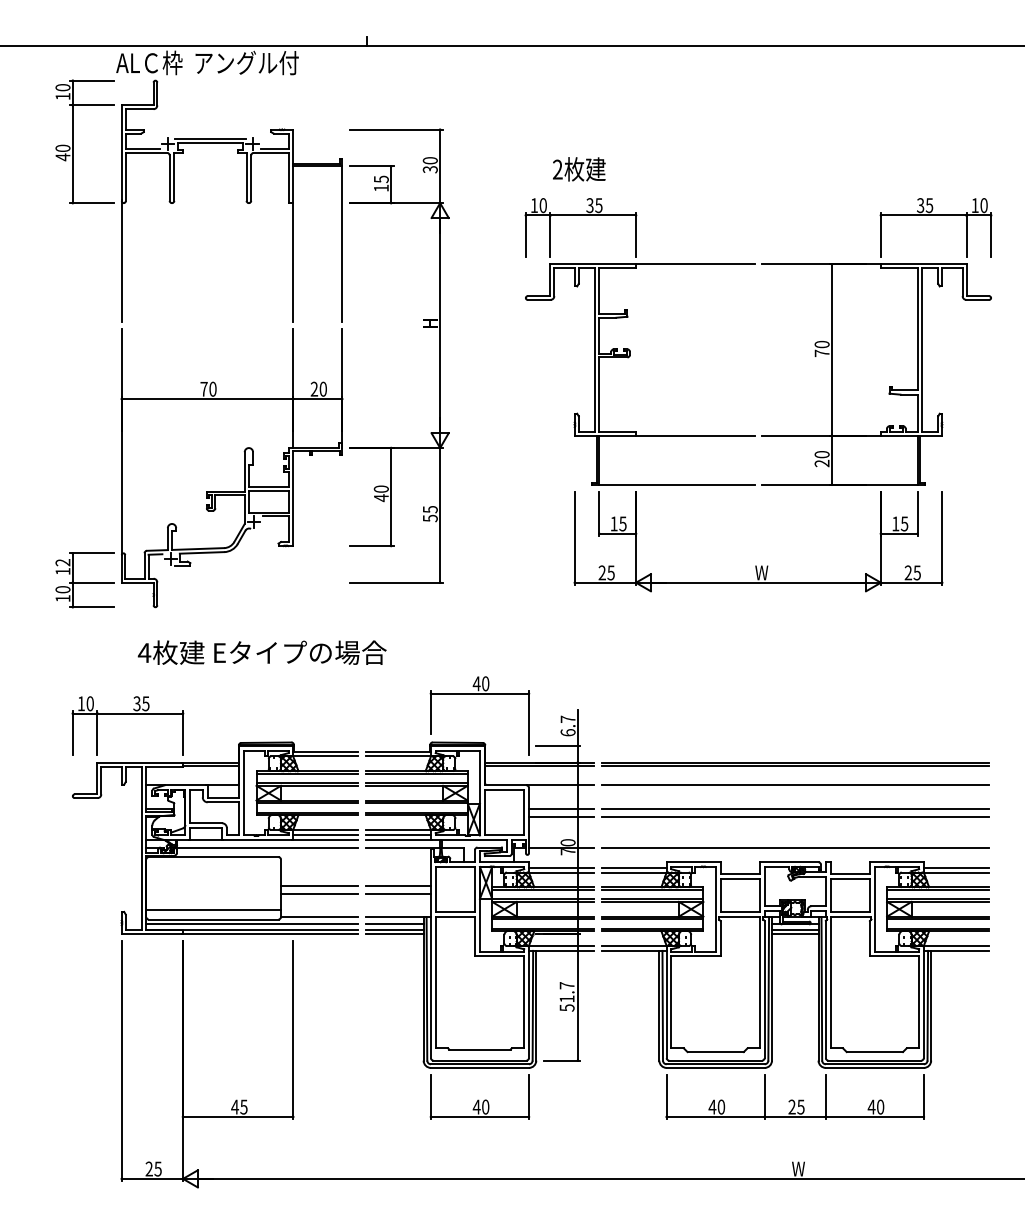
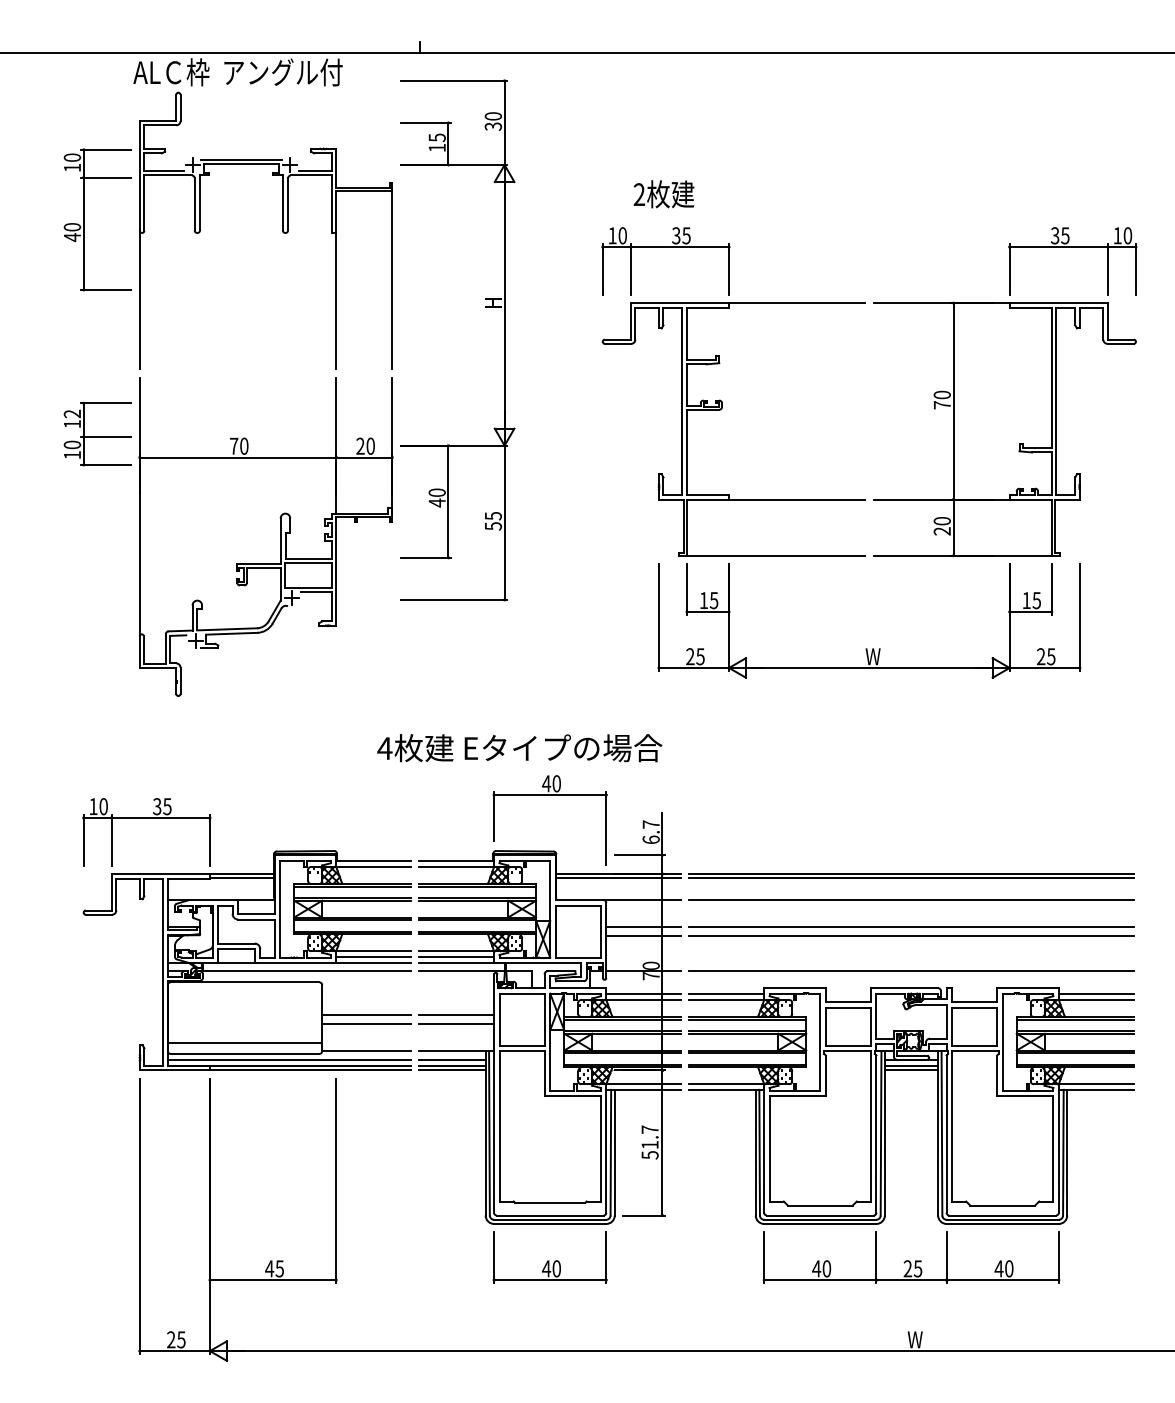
part: (73, 141) -> (84, 219), moved
part: (423, 327) -> (485, 307), moved
part: (84, 579) -> (97, 433), moved
text: (262, 653) -> (519, 748), moved

